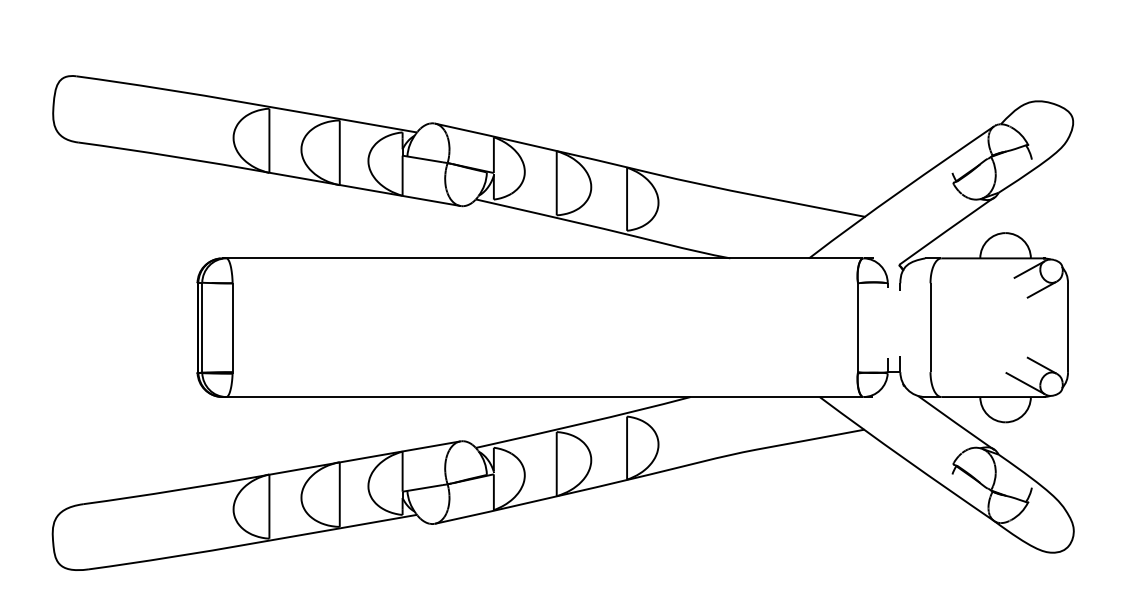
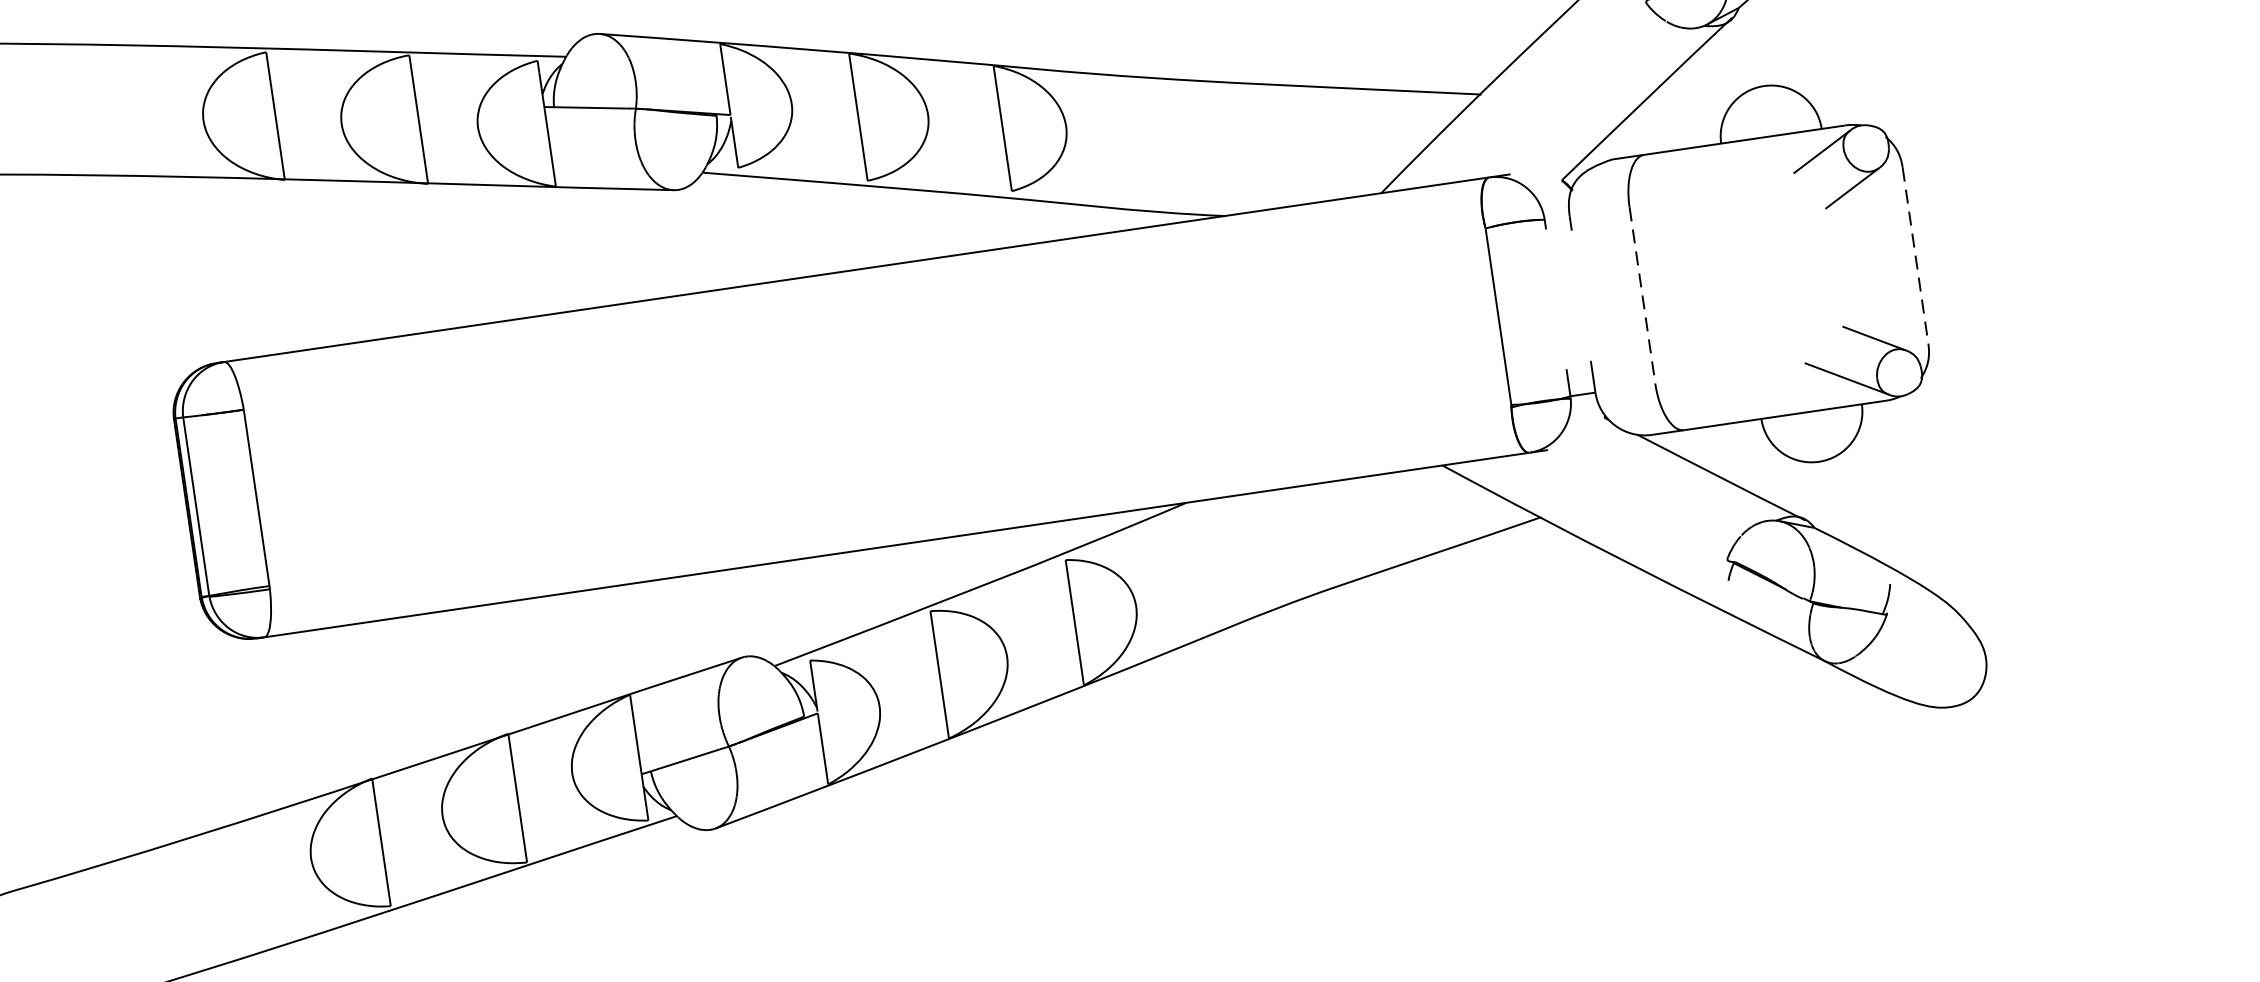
line: (930, 328) -> (1642, 297), solid -> dashed
line: (1068, 328) -> (1916, 257), solid -> dashed

